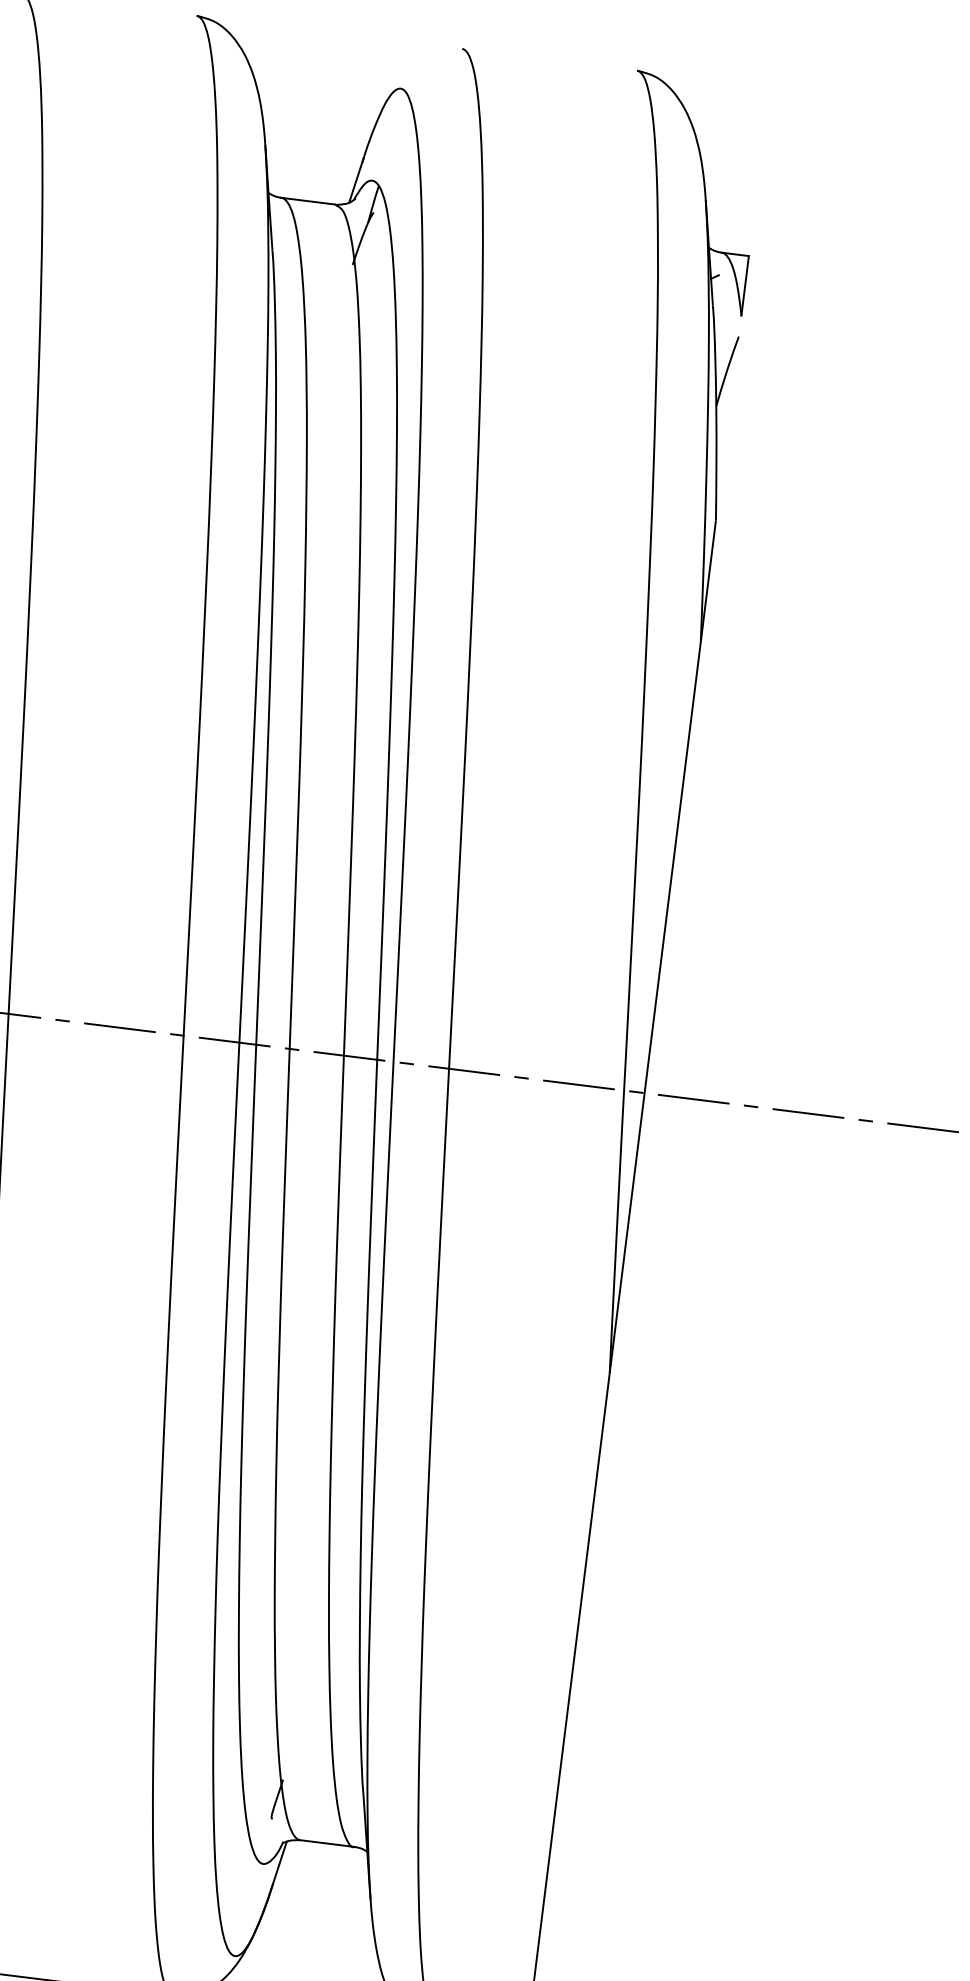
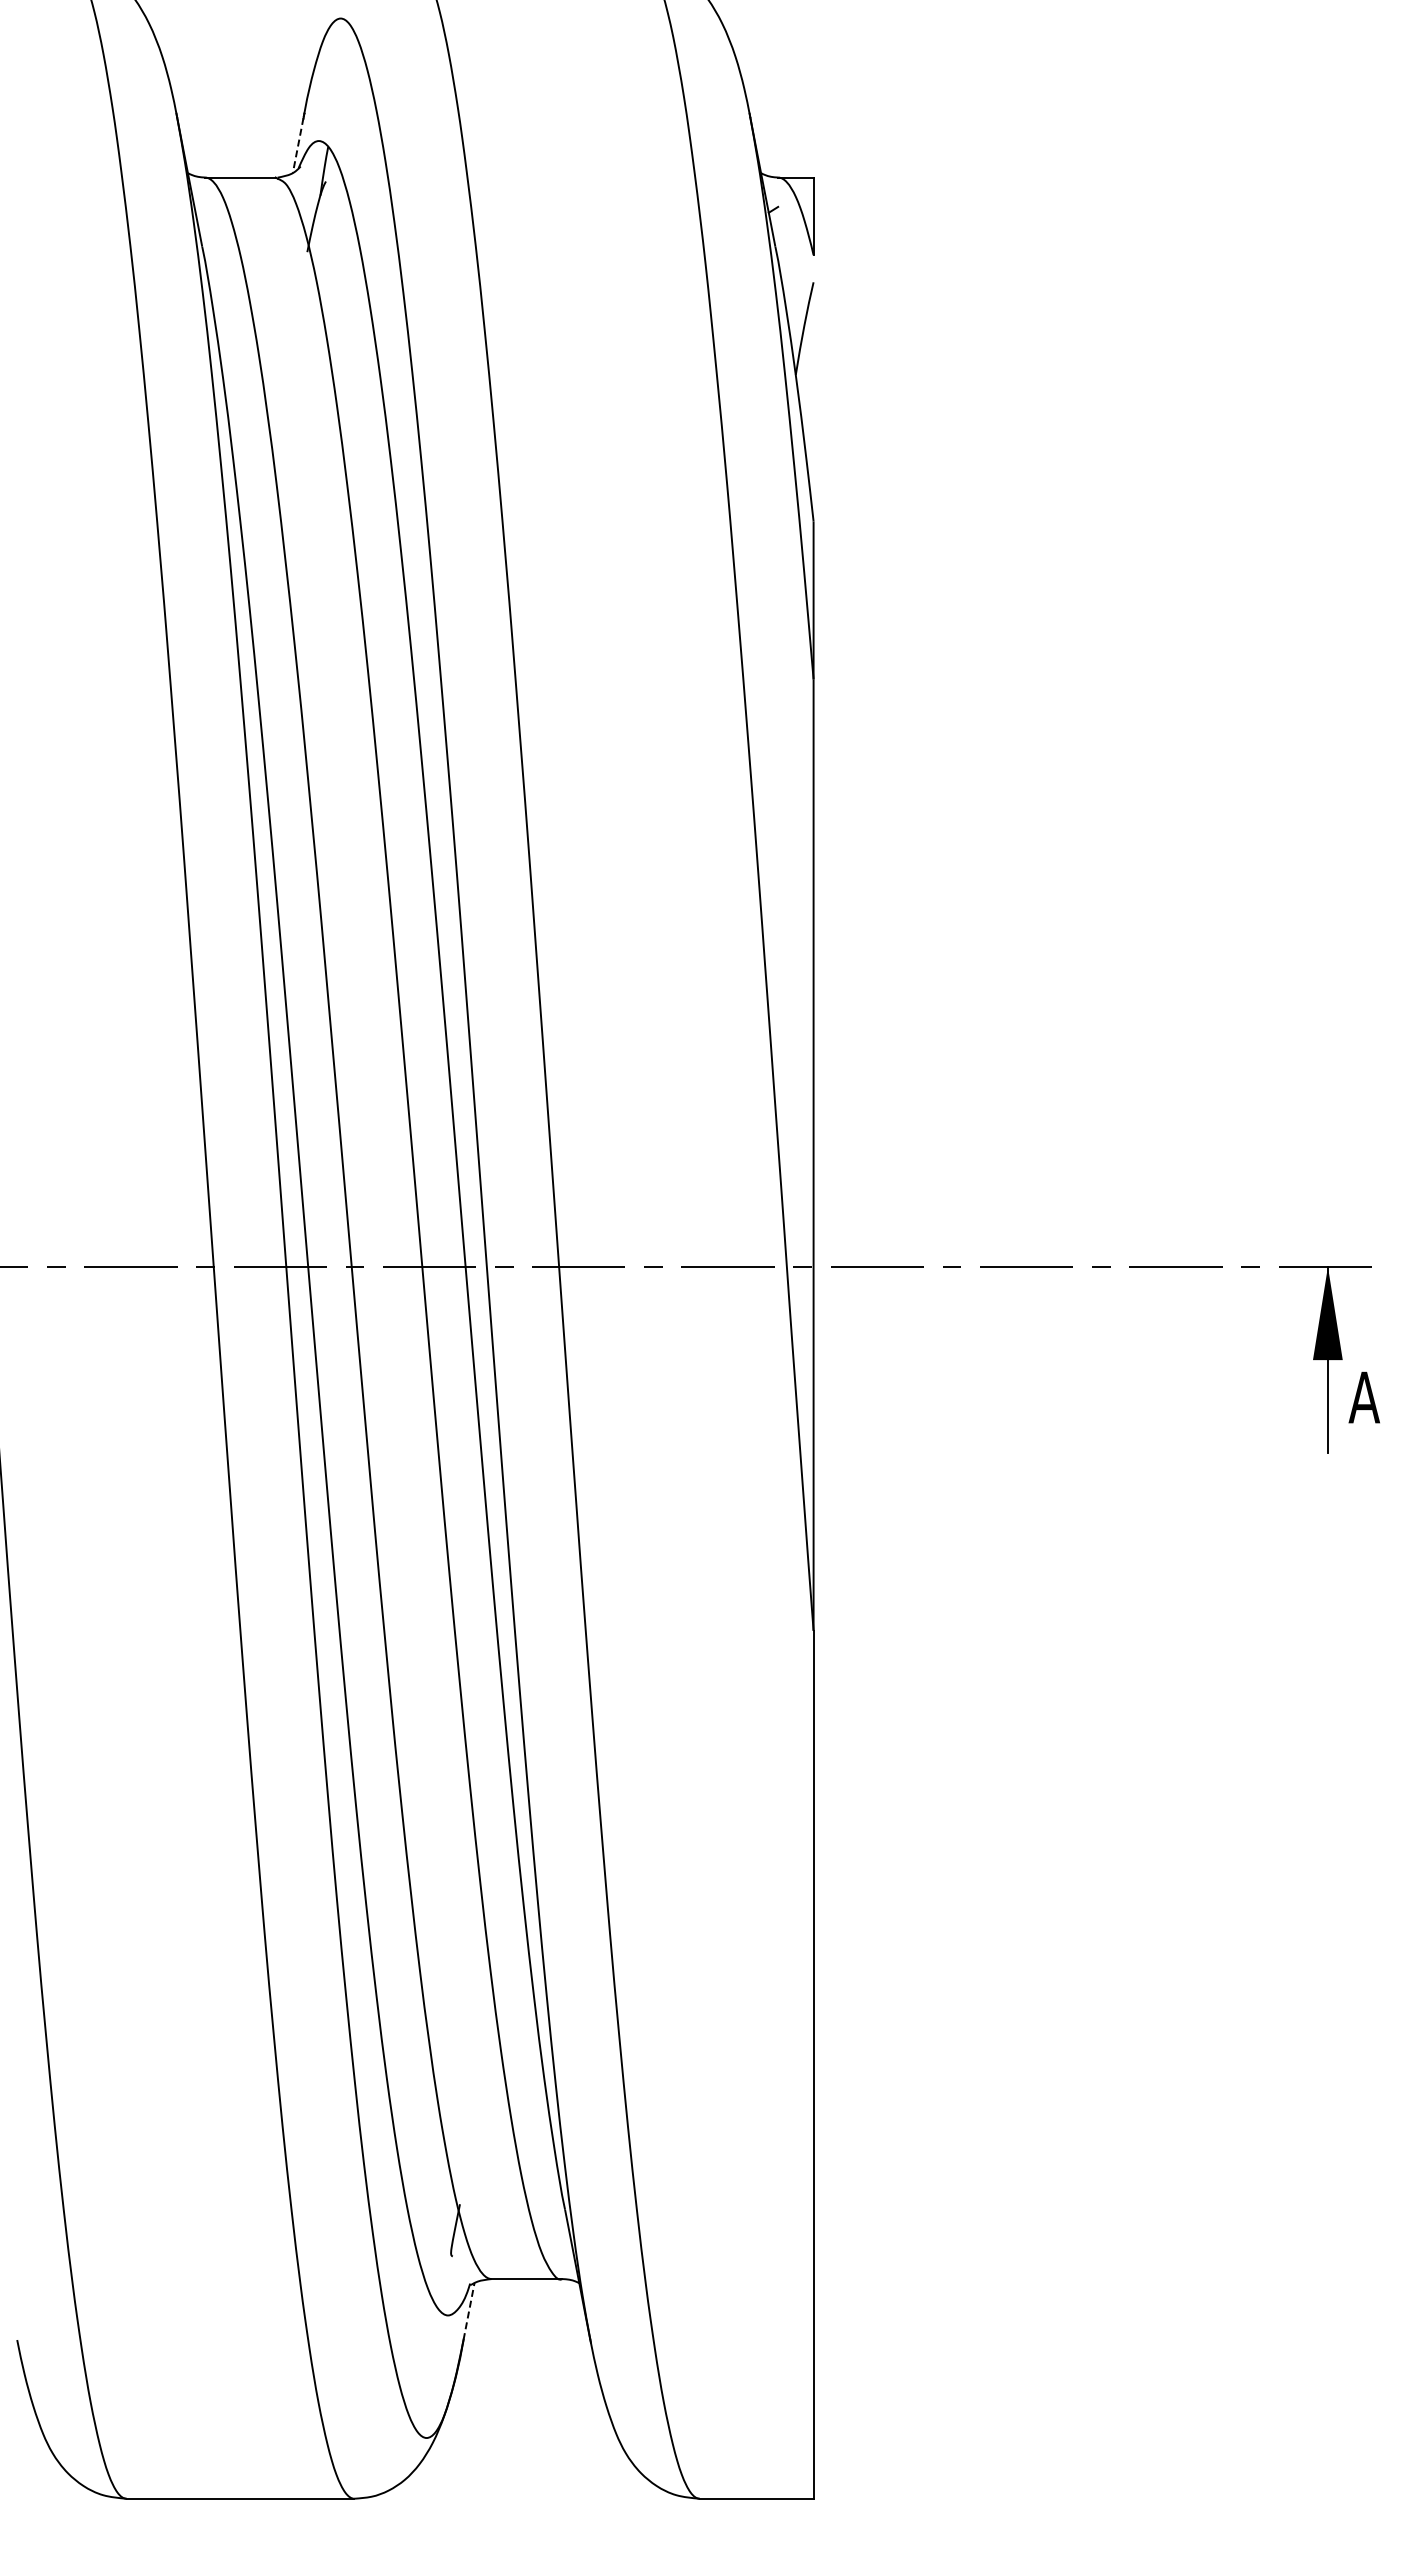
line: (356, 182) -> (298, 145), solid -> dashed
line: (280, 1863) -> (469, 2311), solid -> dashed

